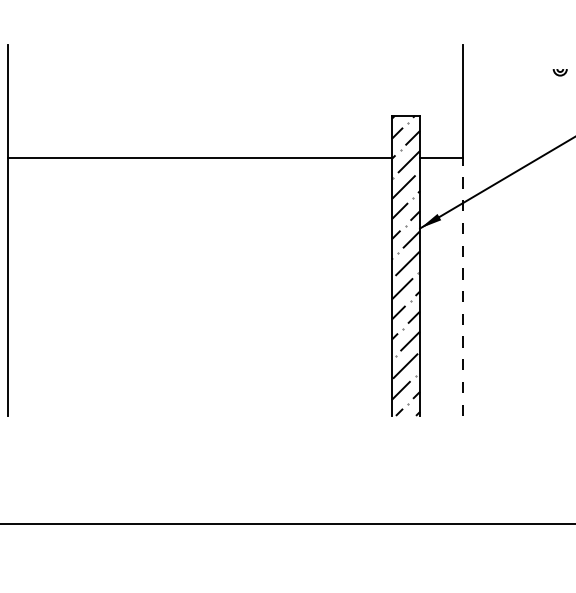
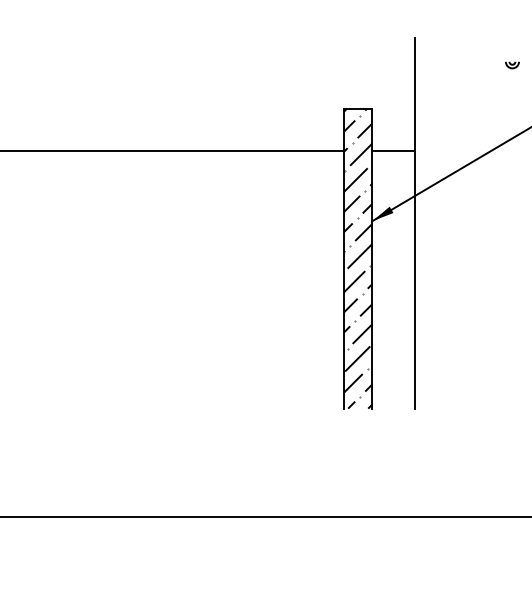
line: (462, 287) -> (414, 280), dashed -> solid

